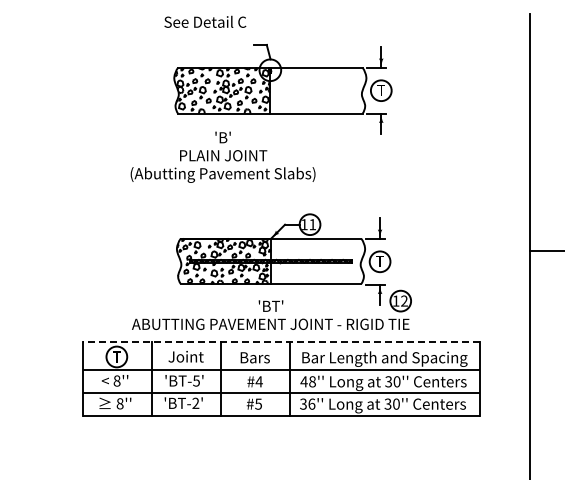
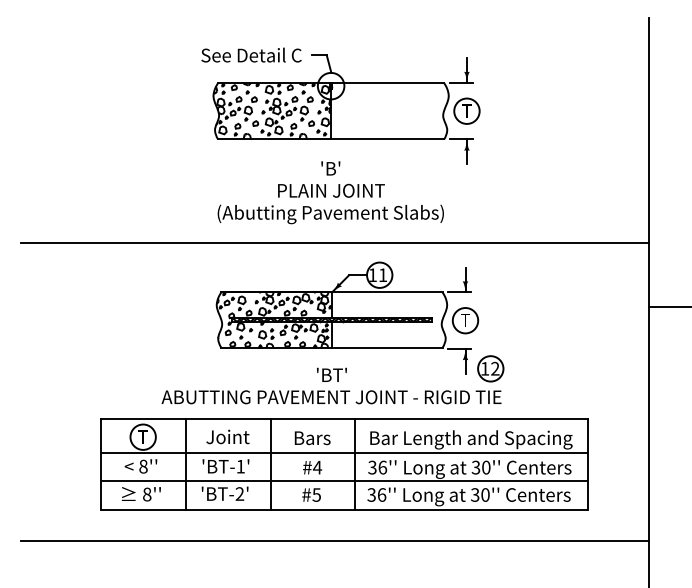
text: (205, 21) -> (251, 54), moved
text: (222, 156) -> (330, 191), moved
line: (272, 197) -> (333, 241), added
line: (281, 342) -> (344, 419), dashed -> solid
text: (196, 380) -> (240, 466), 'BT-5' -> 'BT-1'
text: (308, 381) -> (377, 467), 48'' -> 36''
line: (272, 441) -> (333, 540), added

